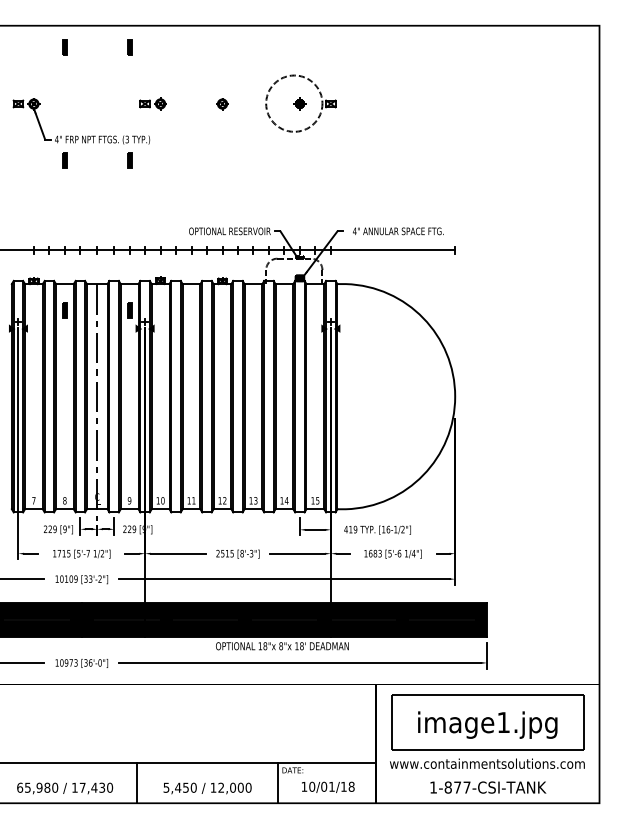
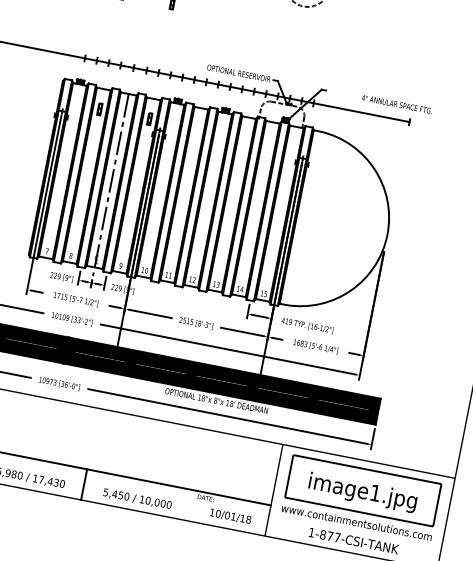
text: (398, 231) -> (397, 104), moved
line: (278, 783) -> (192, 506), removed
text: (221, 787) -> (148, 500), 12,000 -> 10,000

